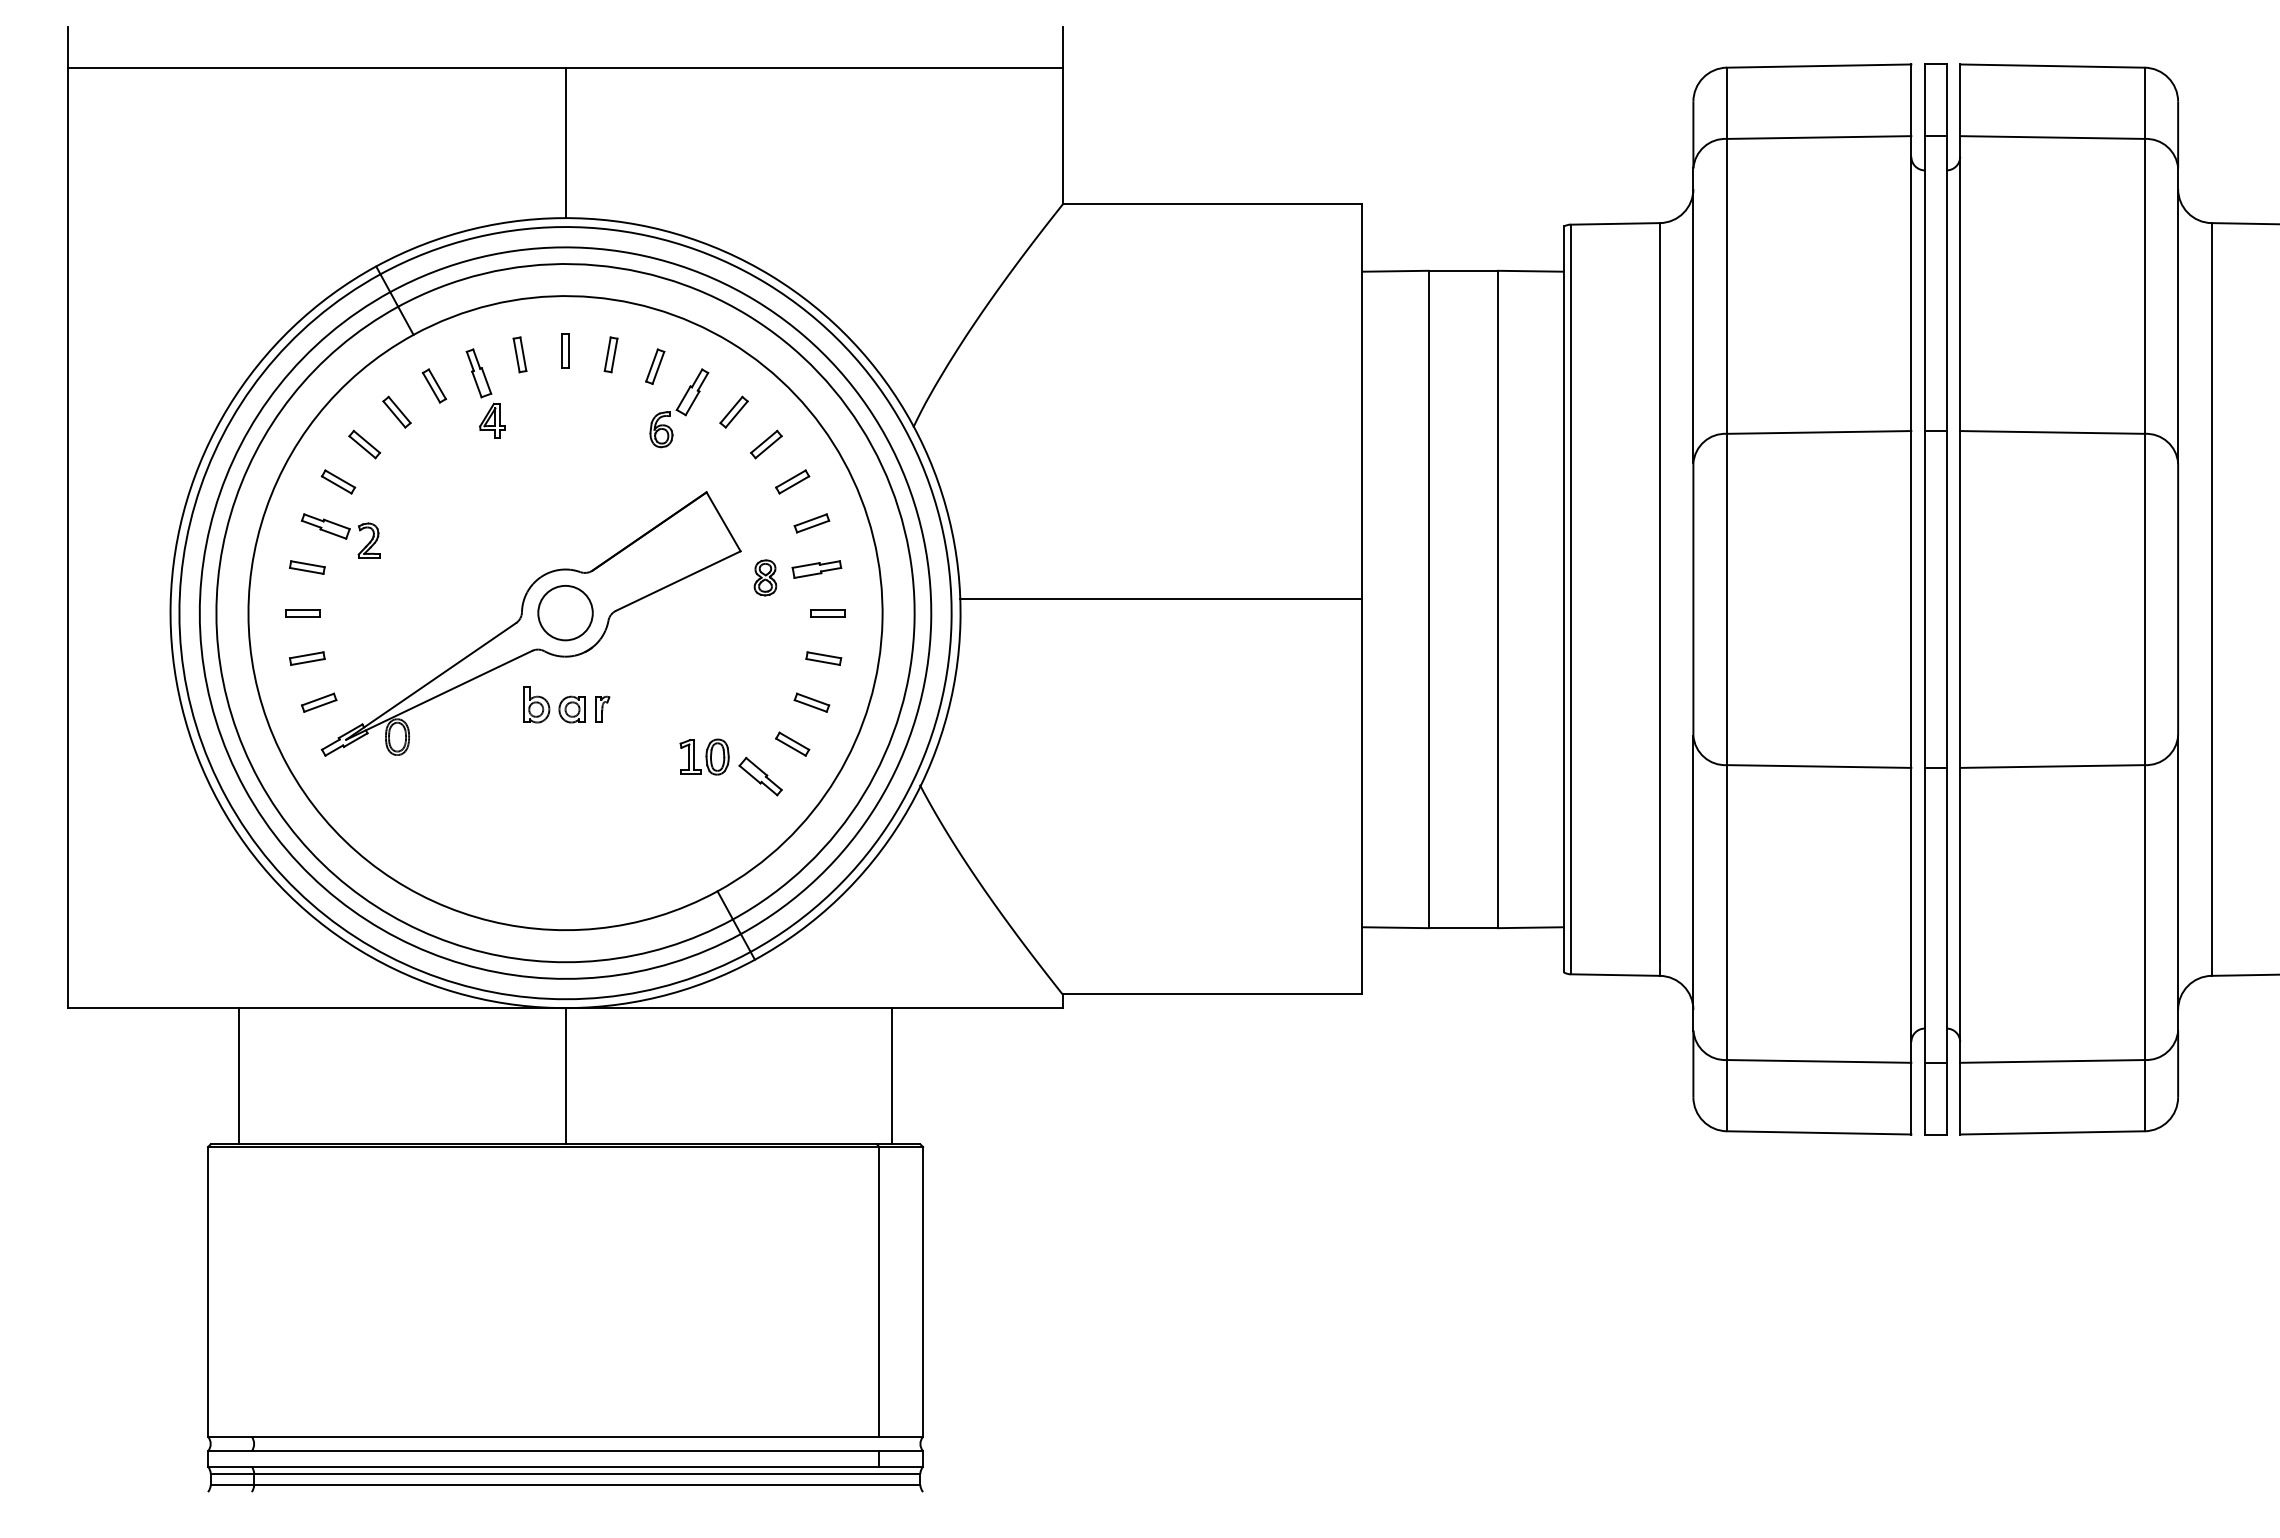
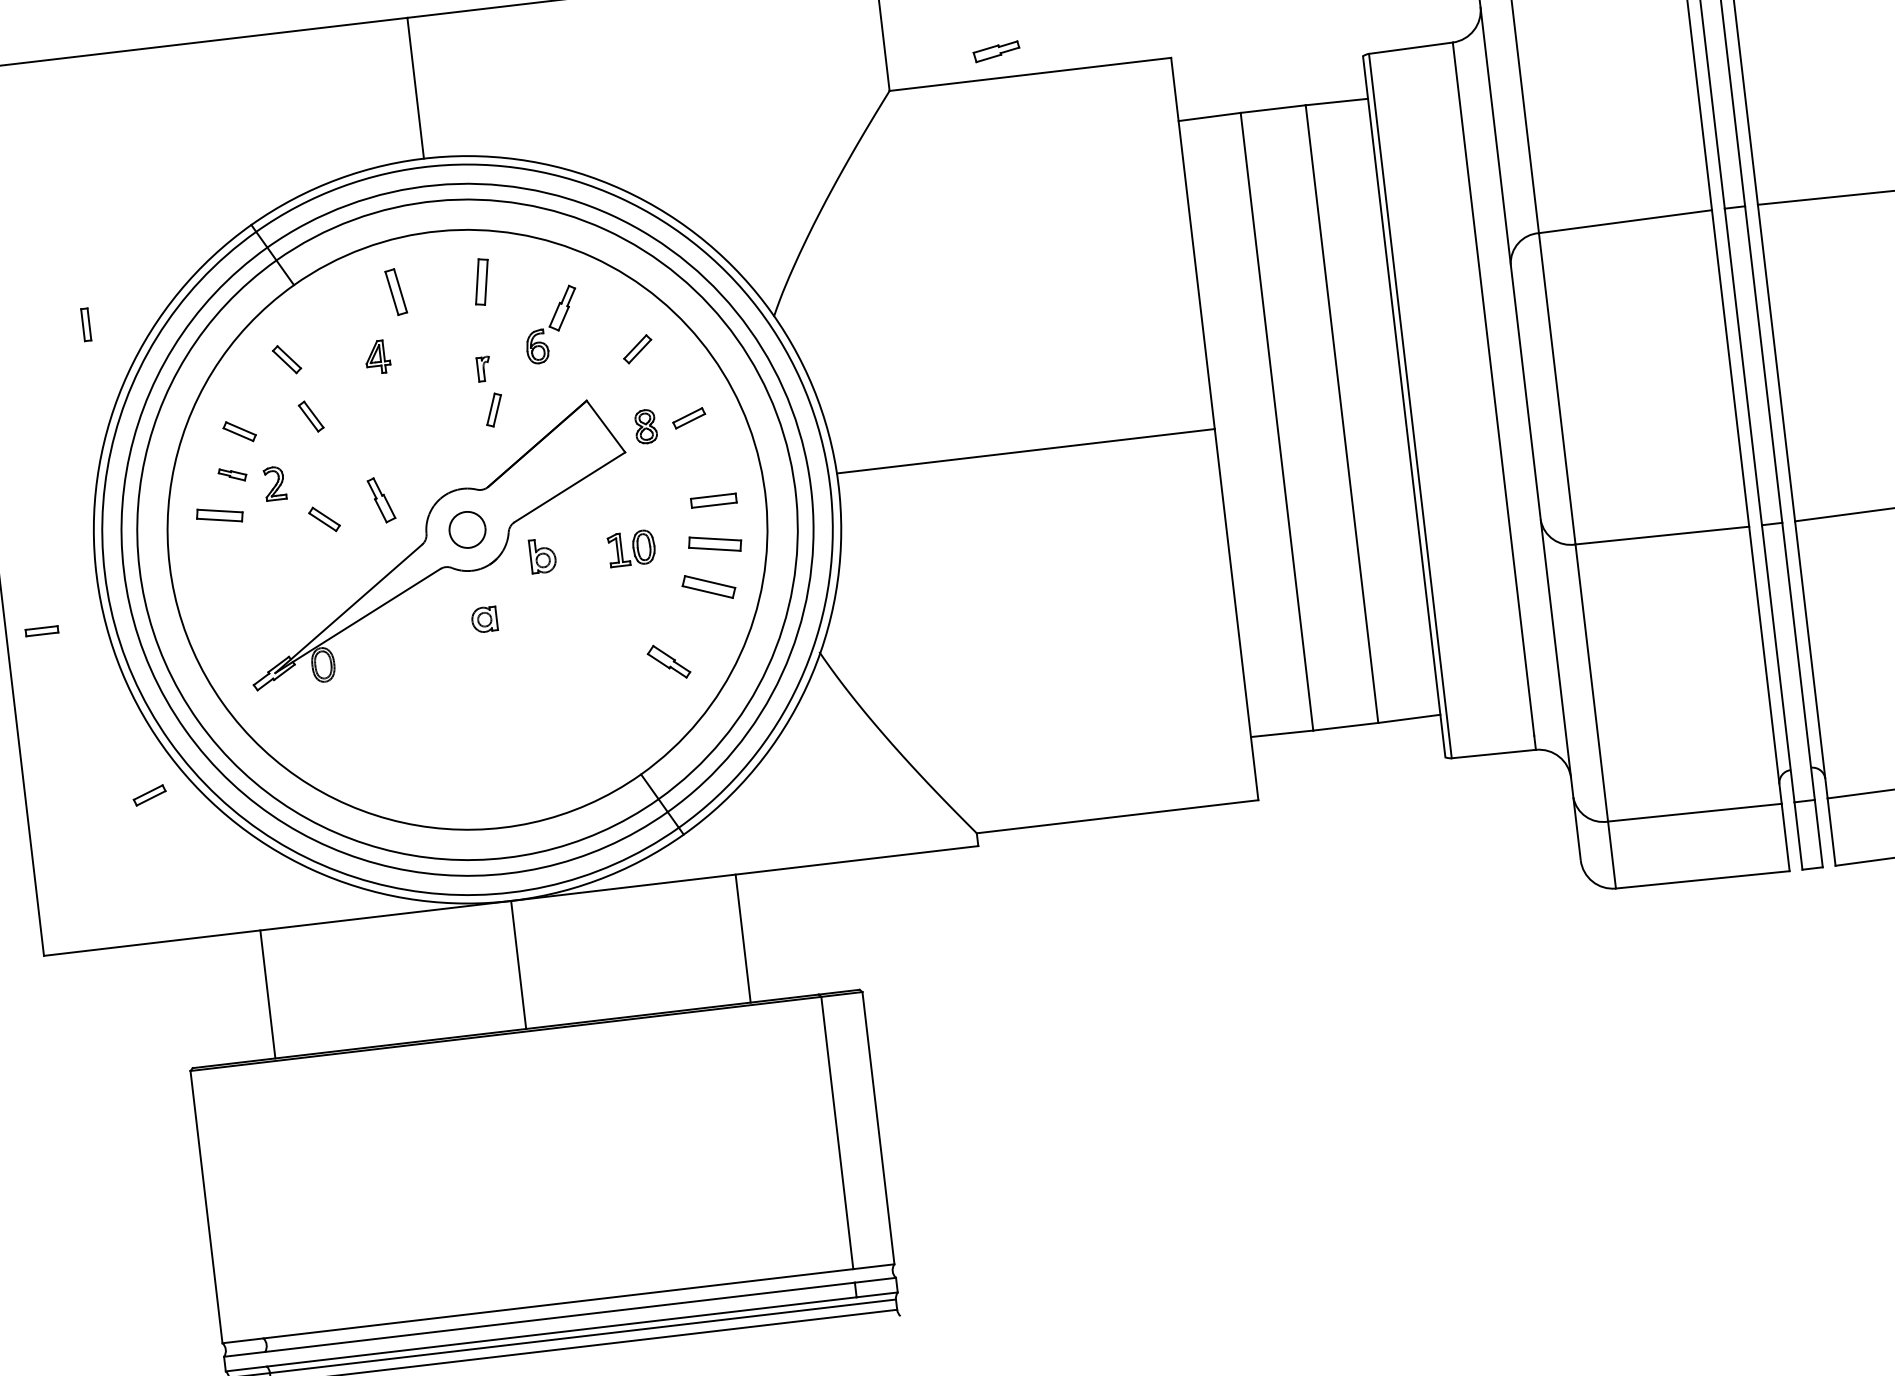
part: (565, 350) -> (86, 324), moved
part: (519, 354) -> (395, 291), size x1.4
part: (610, 354) -> (481, 281), size x1.4
part: (655, 366) -> (494, 409), moved
part: (478, 373) -> (381, 500), moved
part: (434, 385) -> (311, 416), moved
part: (733, 411) -> (603, 321), removed
part: (364, 444) -> (324, 519), moved
part: (792, 481) -> (666, 381), removed
part: (325, 526) -> (232, 474), size x0.6
part: (307, 567) -> (220, 515), size x1.4
part: (816, 569) -> (996, 51), moved
part: (765, 577) -> (645, 426), moved
part: (302, 613) -> (41, 631), moved
part: (565, 613) -> (467, 530), size x0.7
part: (827, 613) -> (713, 501), size x1.4
part: (307, 658) -> (230, 600), removed
part: (823, 658) -> (714, 543), size x1.6
part: (319, 702) -> (150, 795), moved
part: (811, 702) -> (708, 586), size x1.6
part: (536, 704) -> (542, 555), moved
part: (602, 708) -> (483, 368), moved
part: (792, 743) -> (695, 627), removed
part: (704, 756) -> (631, 548), moved
line: (238, 1076) -> (267, 994), moved
line: (892, 1076) -> (743, 938), moved

